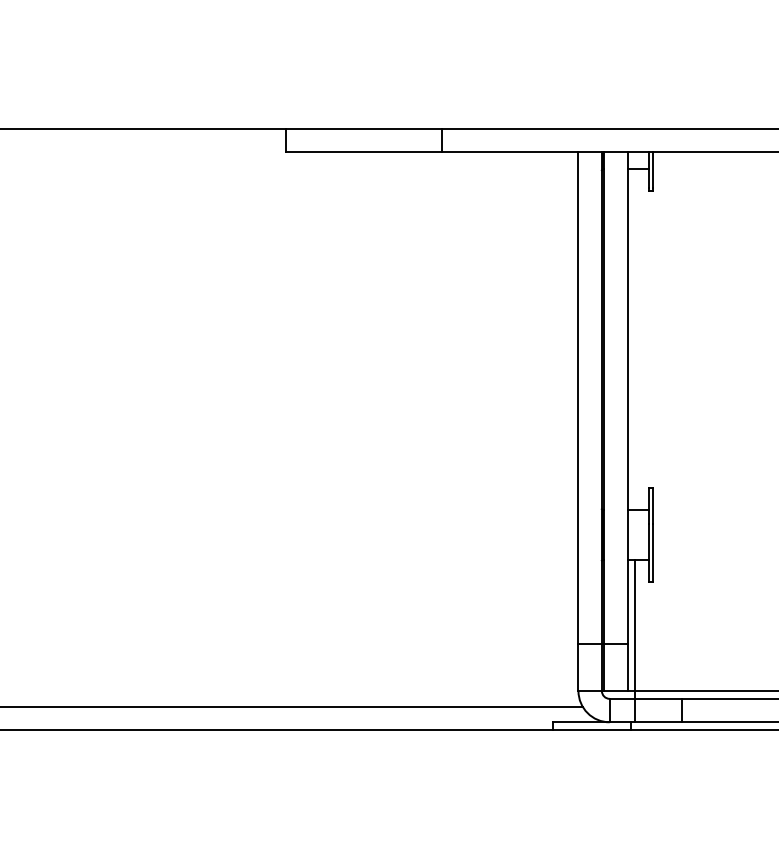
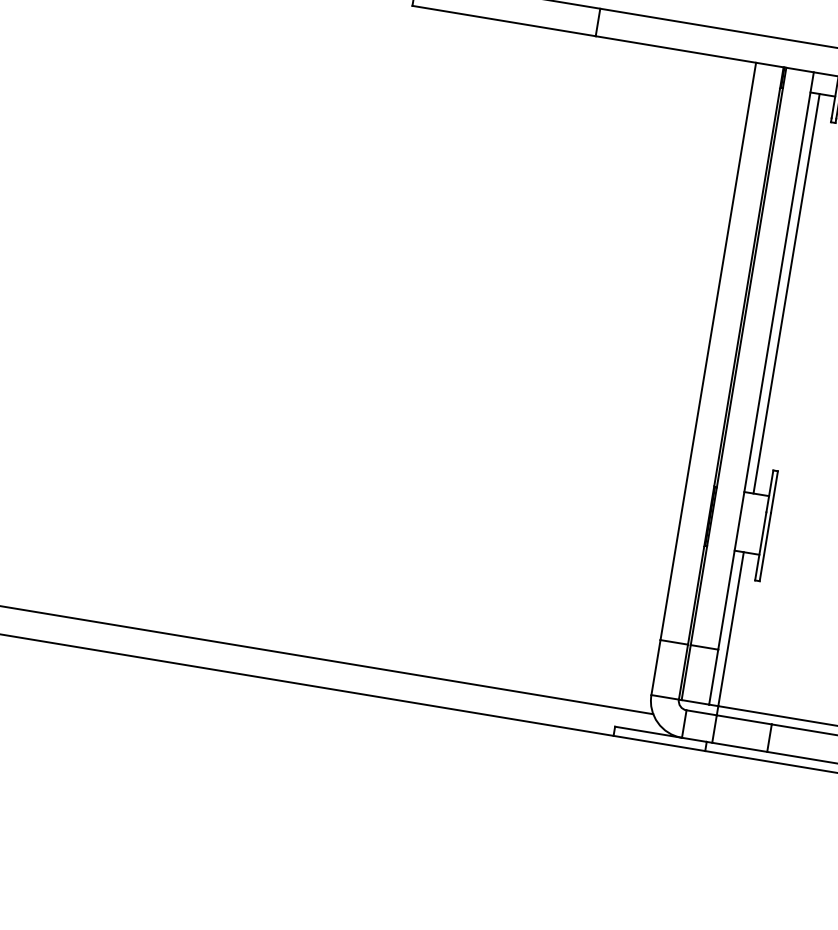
line: (635, 339) -> (786, 293), added

